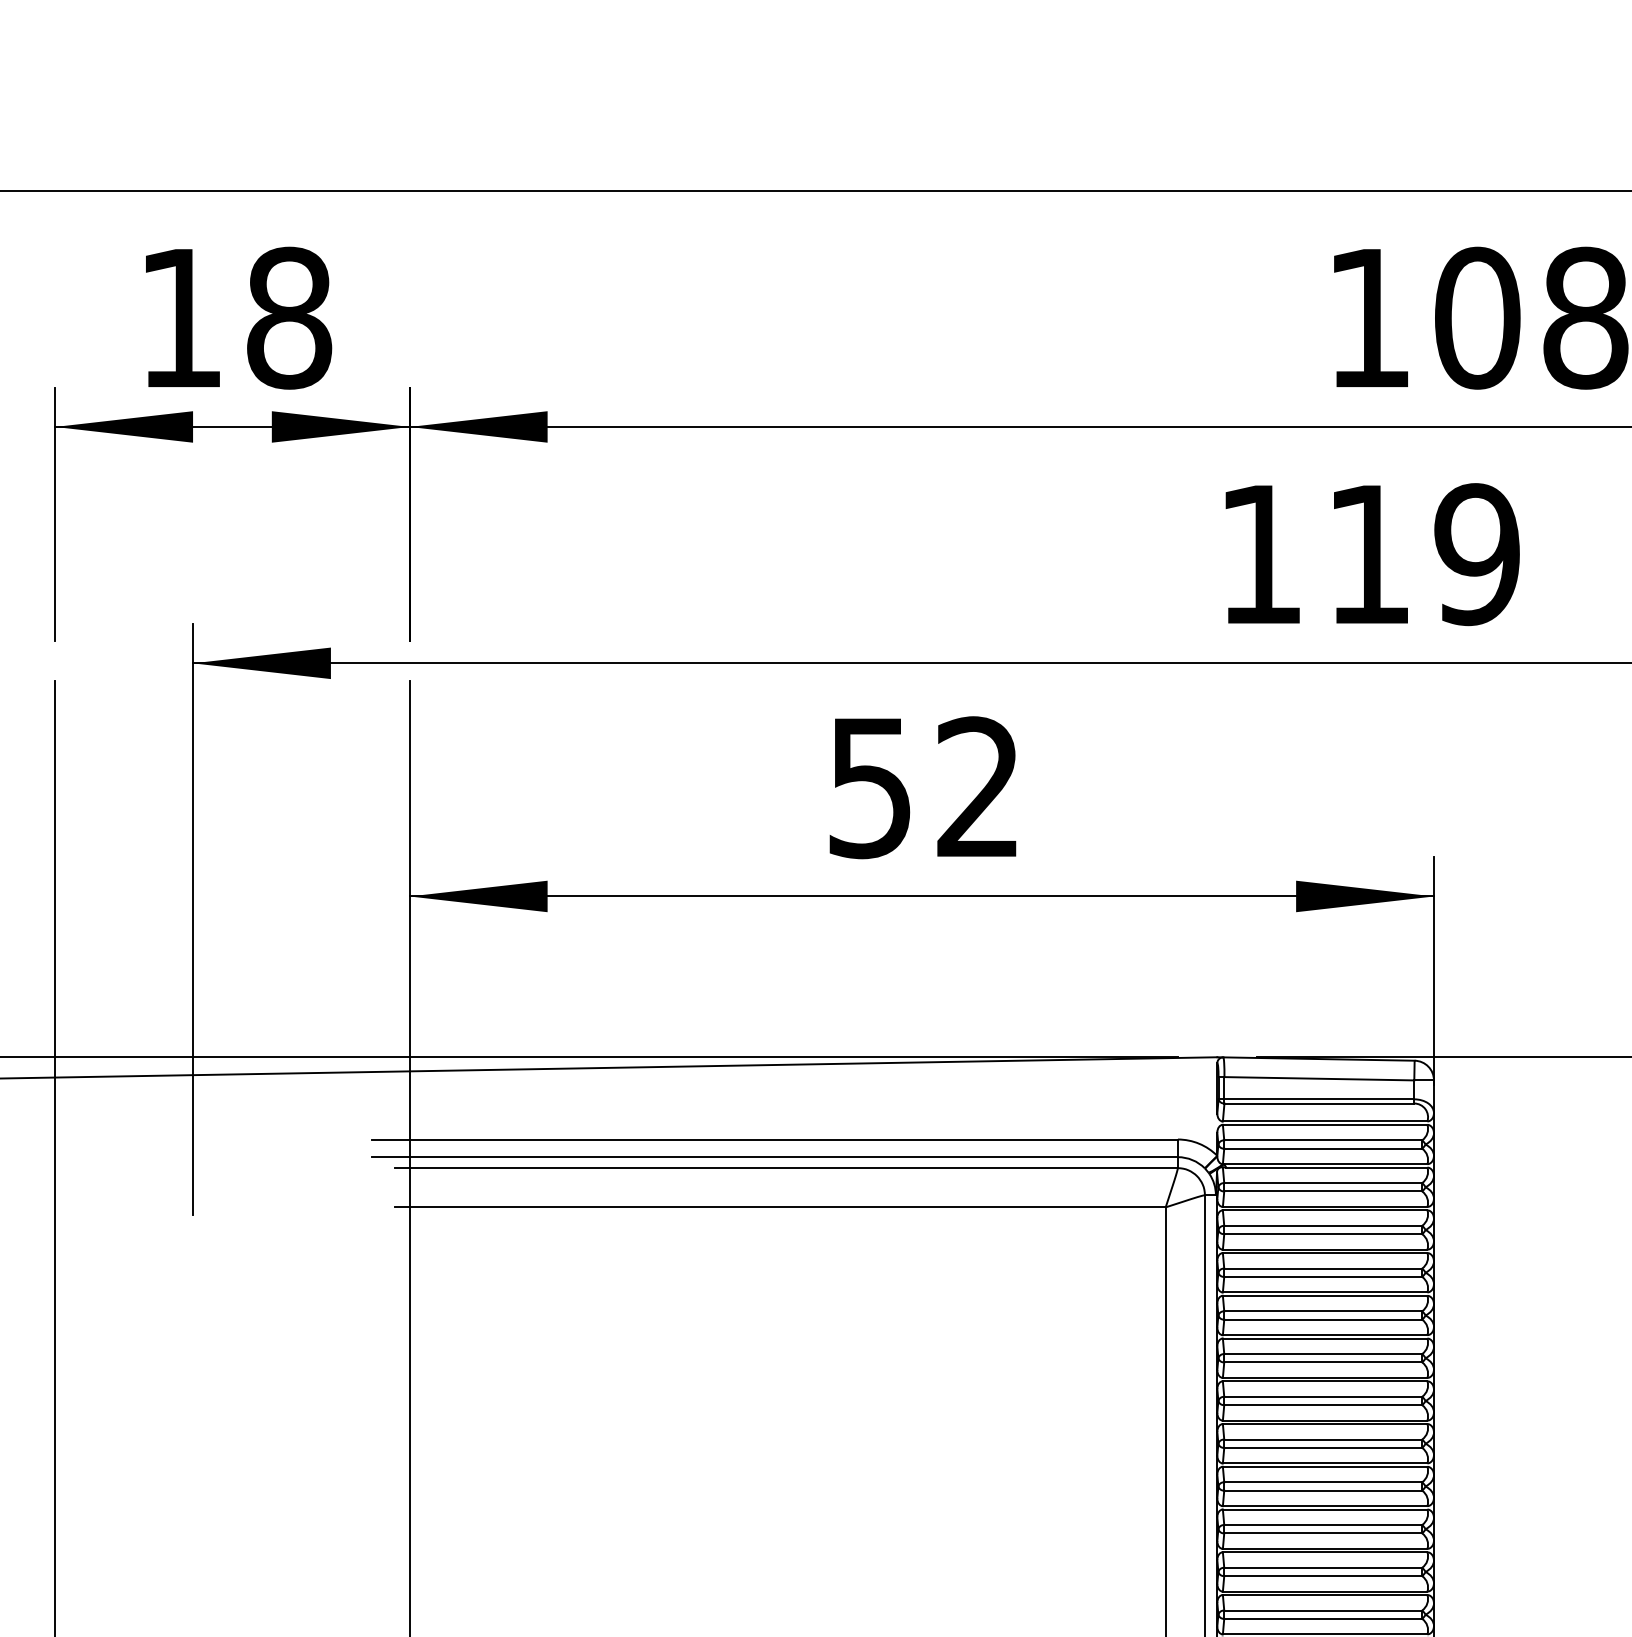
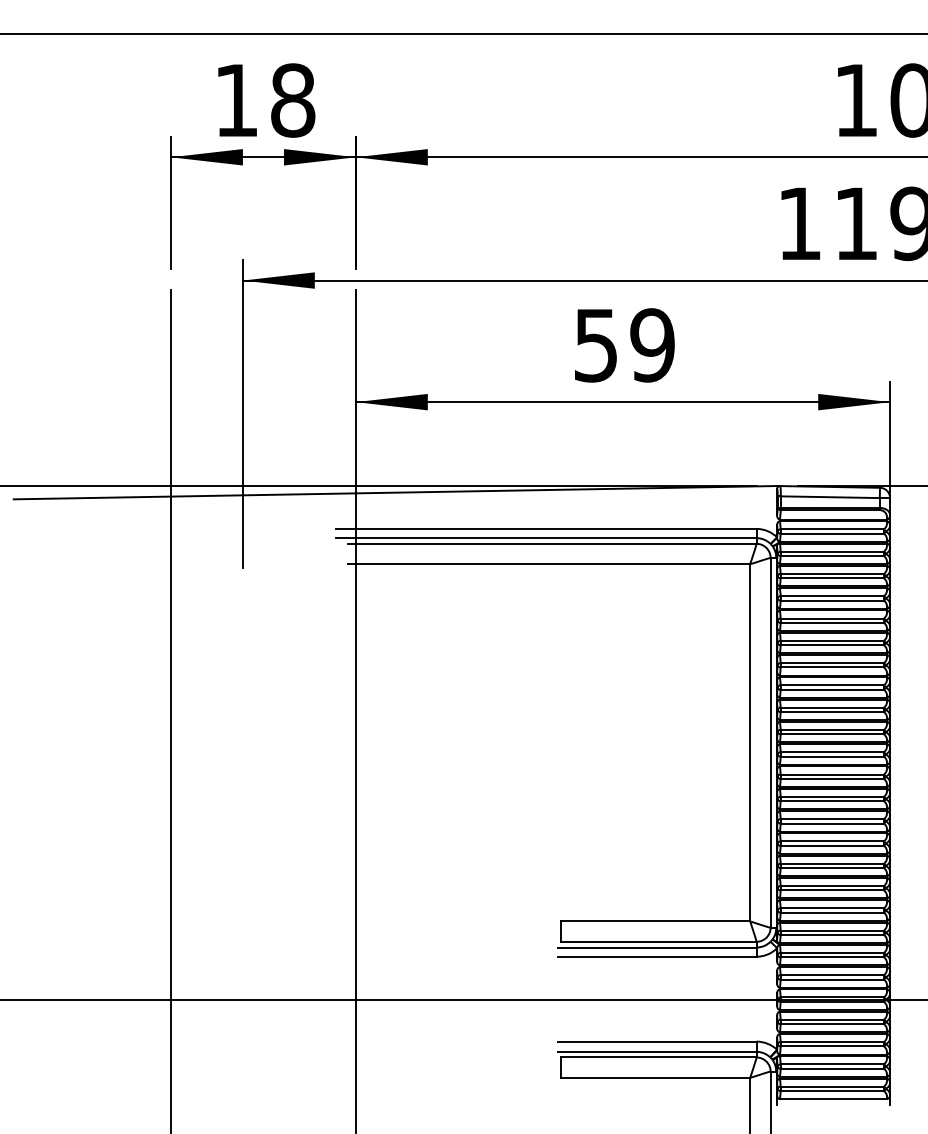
text: (978, 787) -> (652, 345), 52 -> 59

